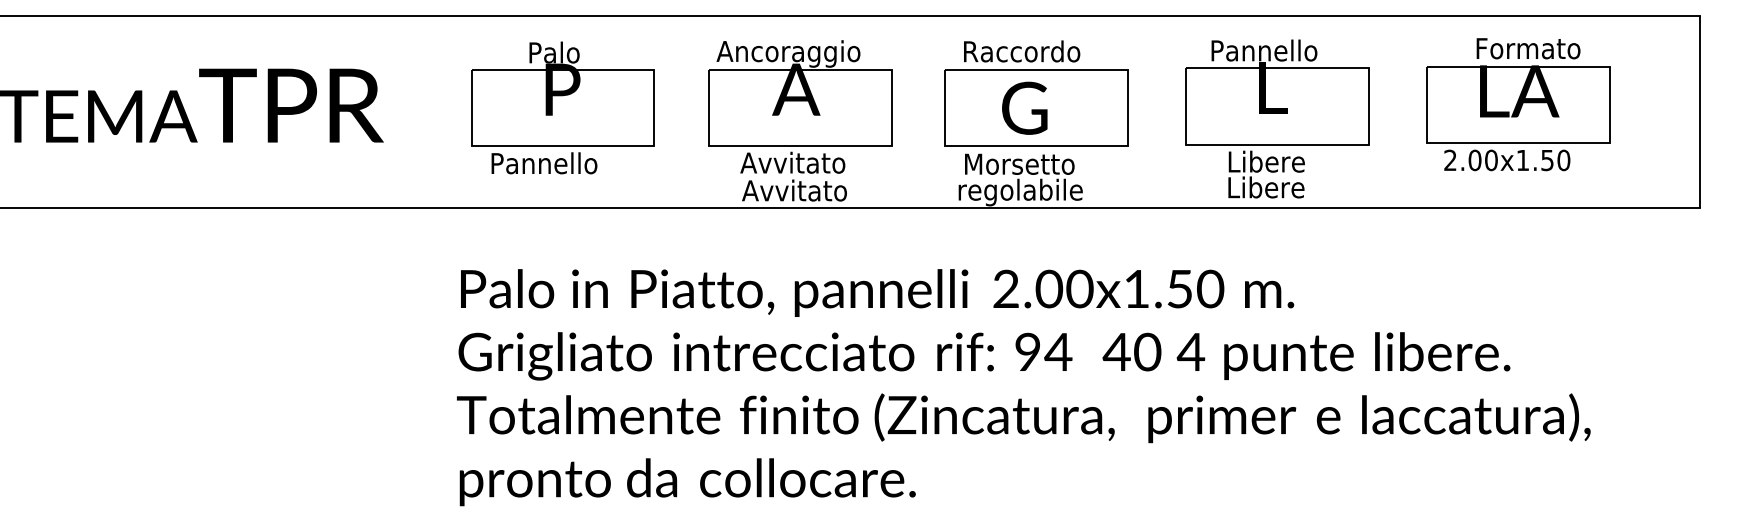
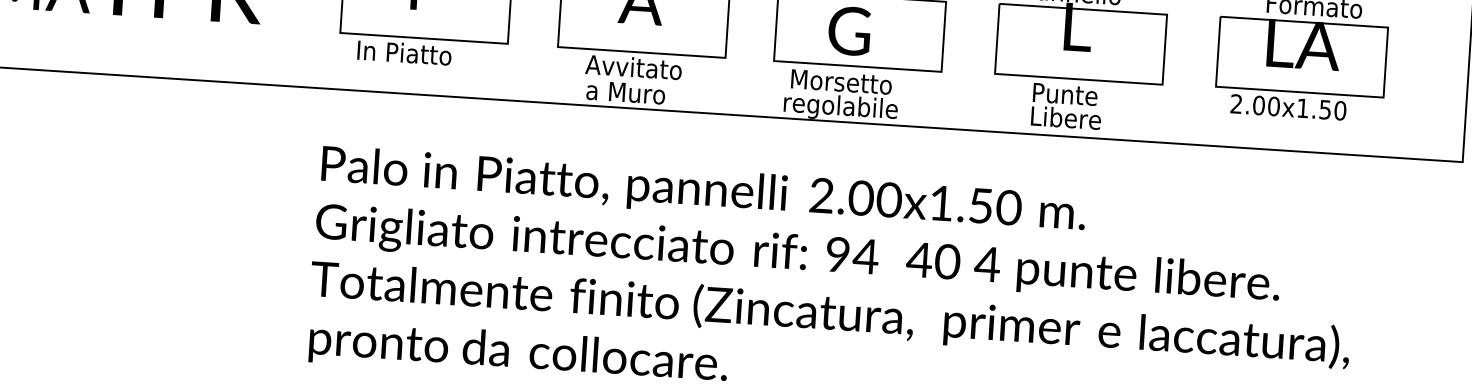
text: (1267, 161) -> (1068, 94), Libere -> Punte
text: (545, 163) -> (407, 53), Pannello -> In Piatto
text: (794, 190) -> (633, 92), Avvitato -> a Muro

